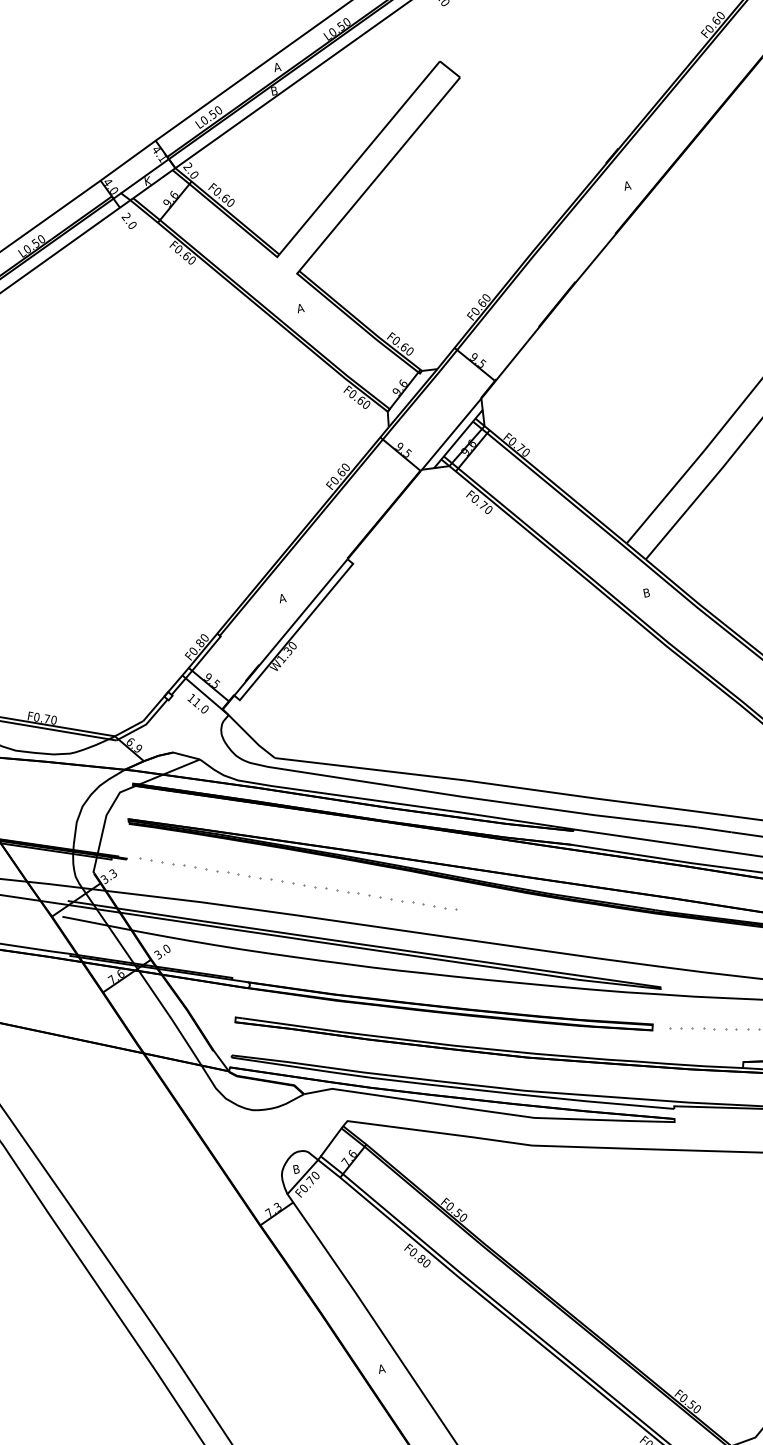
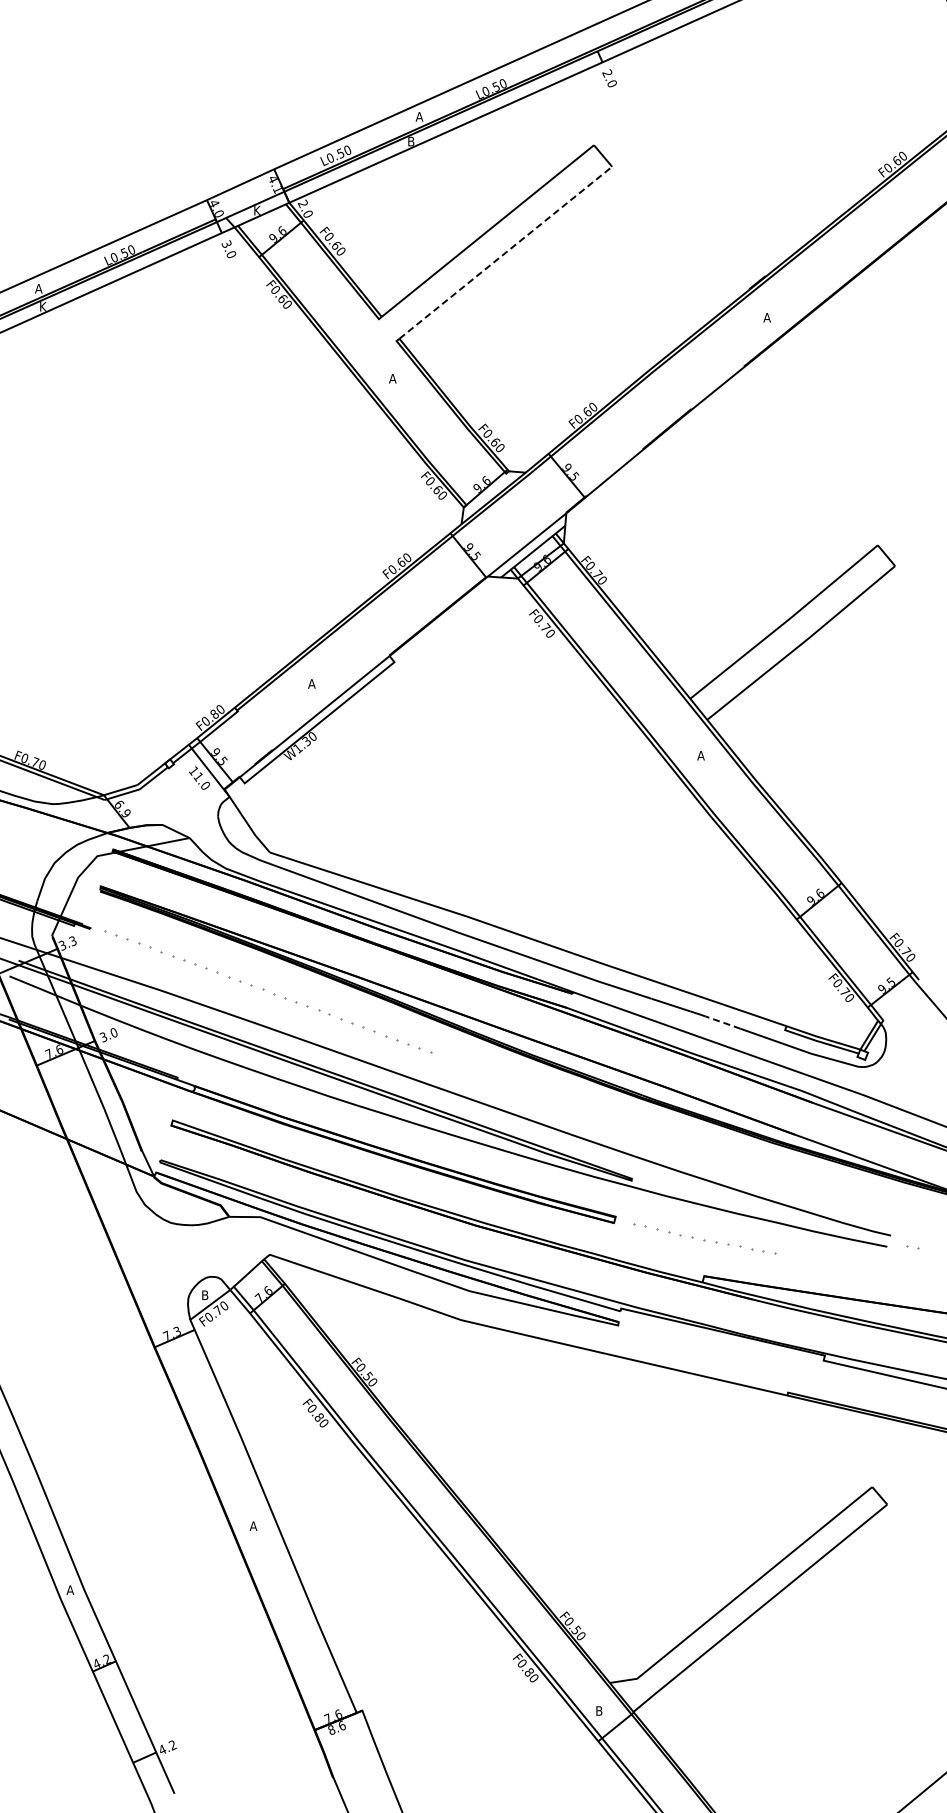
line: (379, 174) -> (505, 252), solid -> dashed
text: (126, 217) -> (226, 244), 2.0 -> 3.0
text: (646, 592) -> (700, 755), B -> A
line: (714, 829) -> (722, 1022), solid -> dashed

